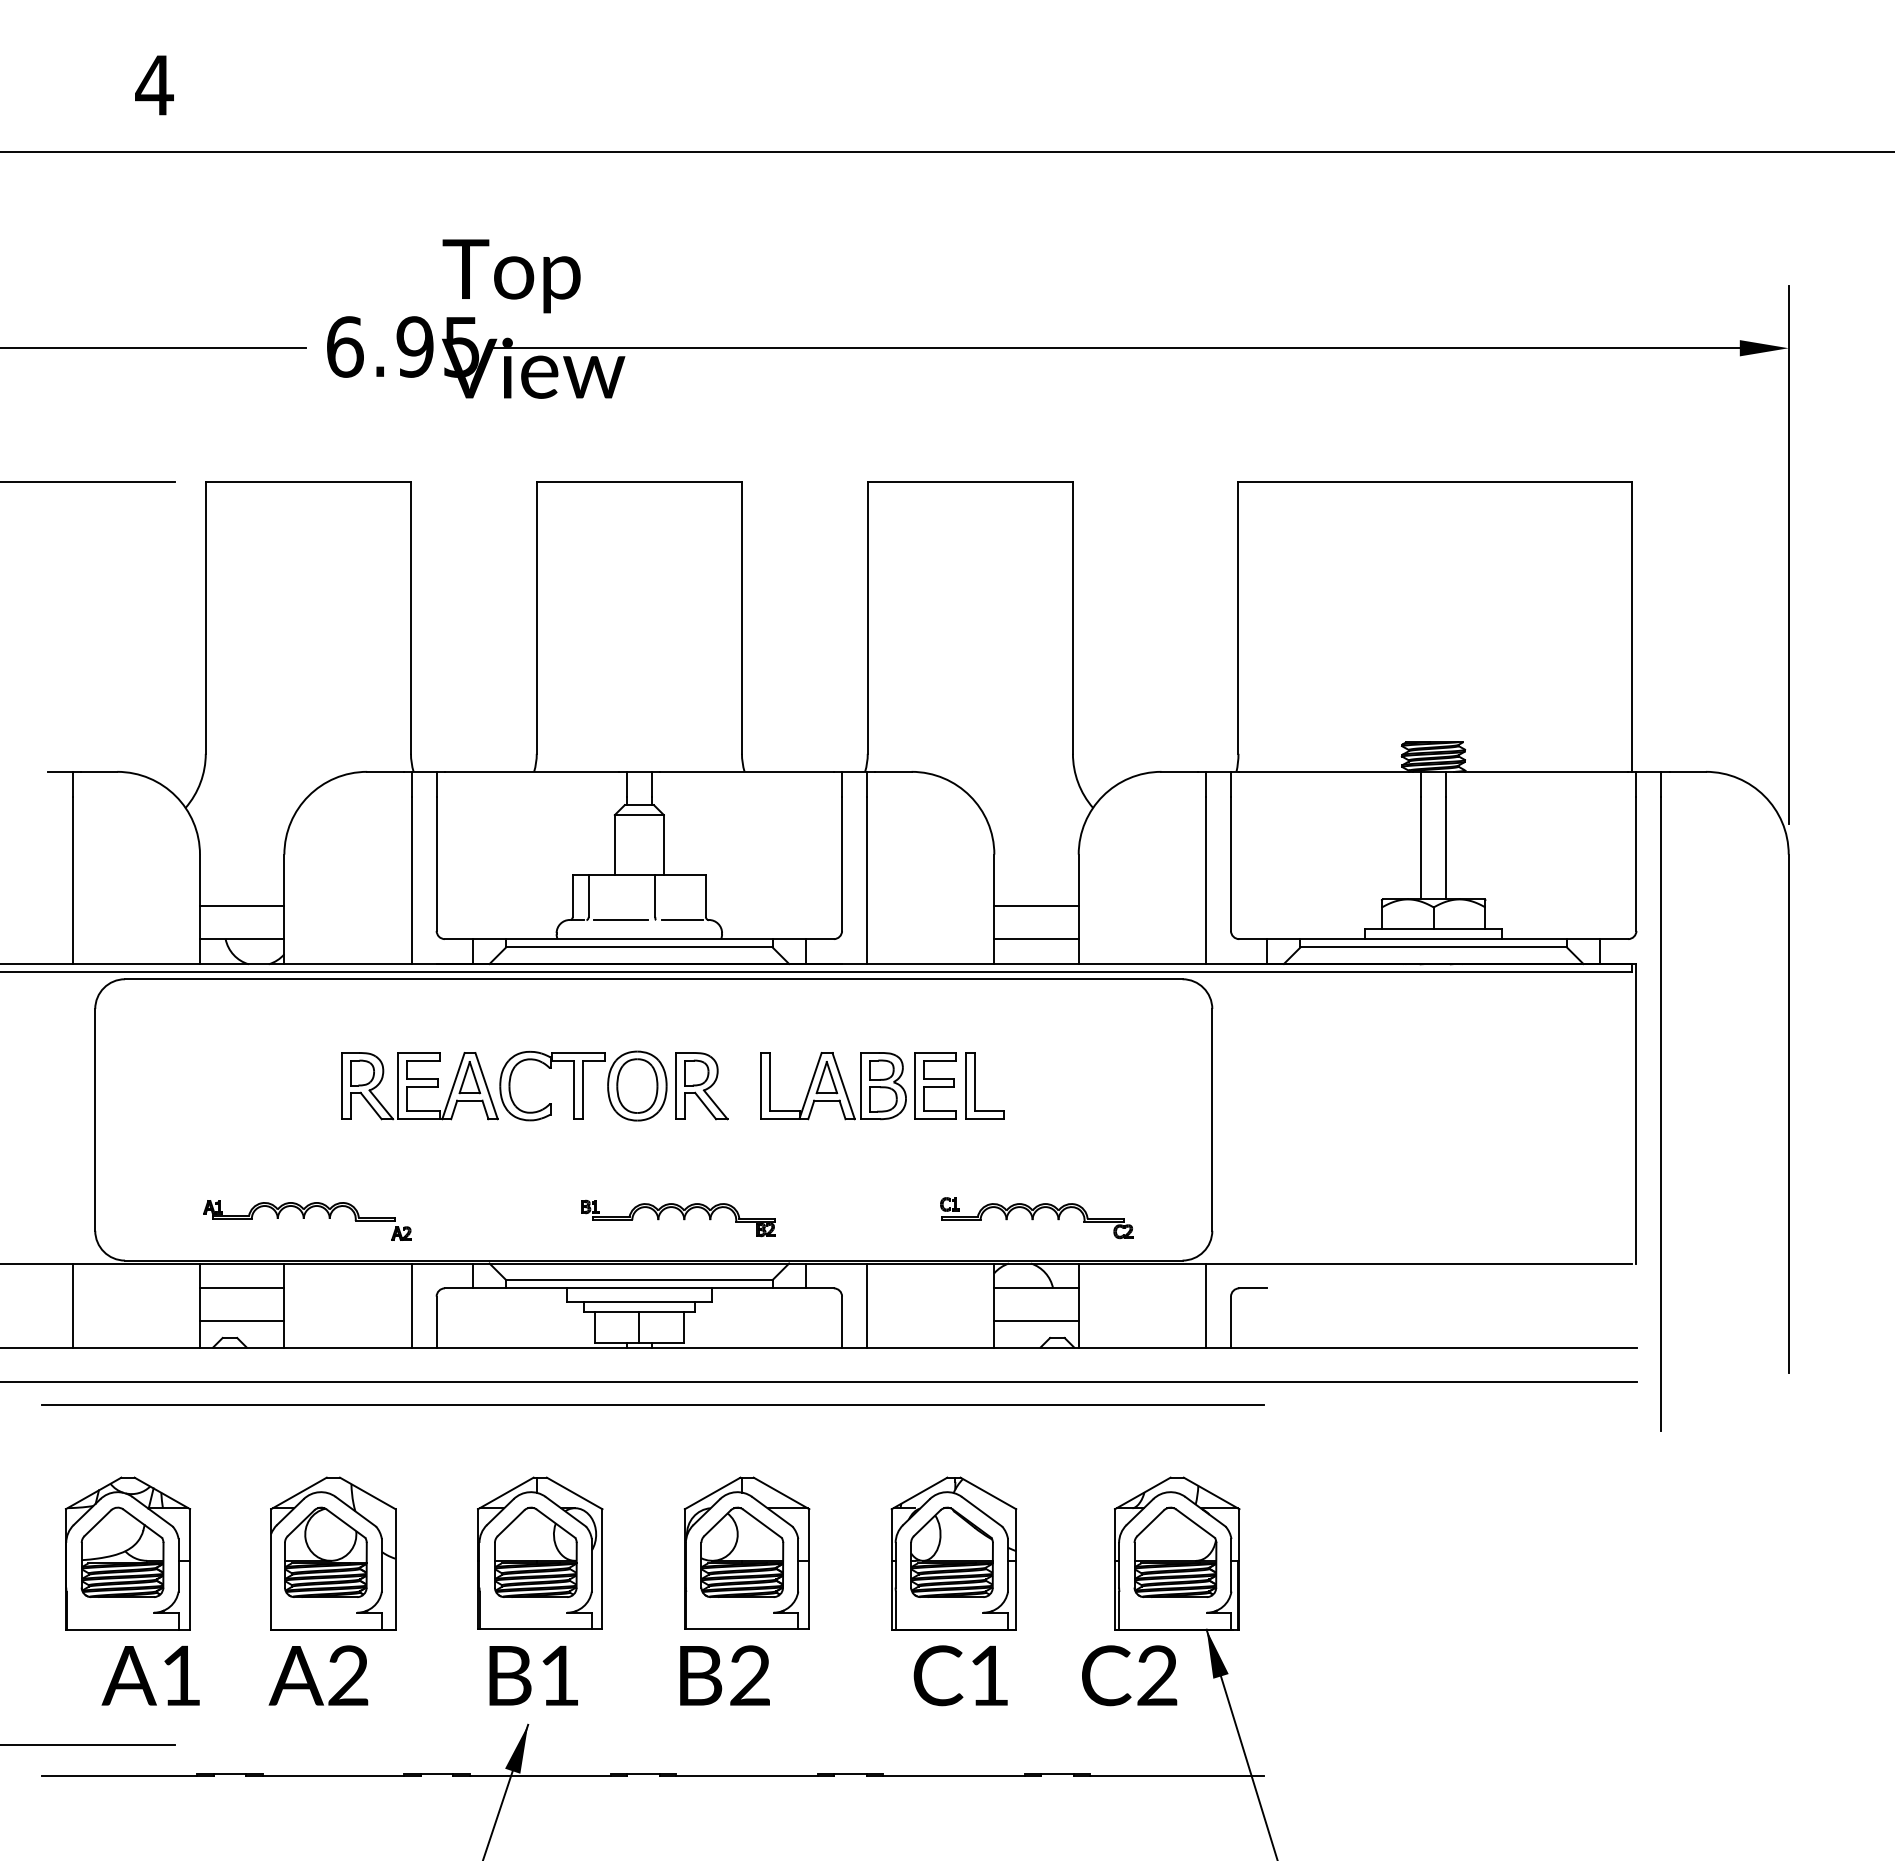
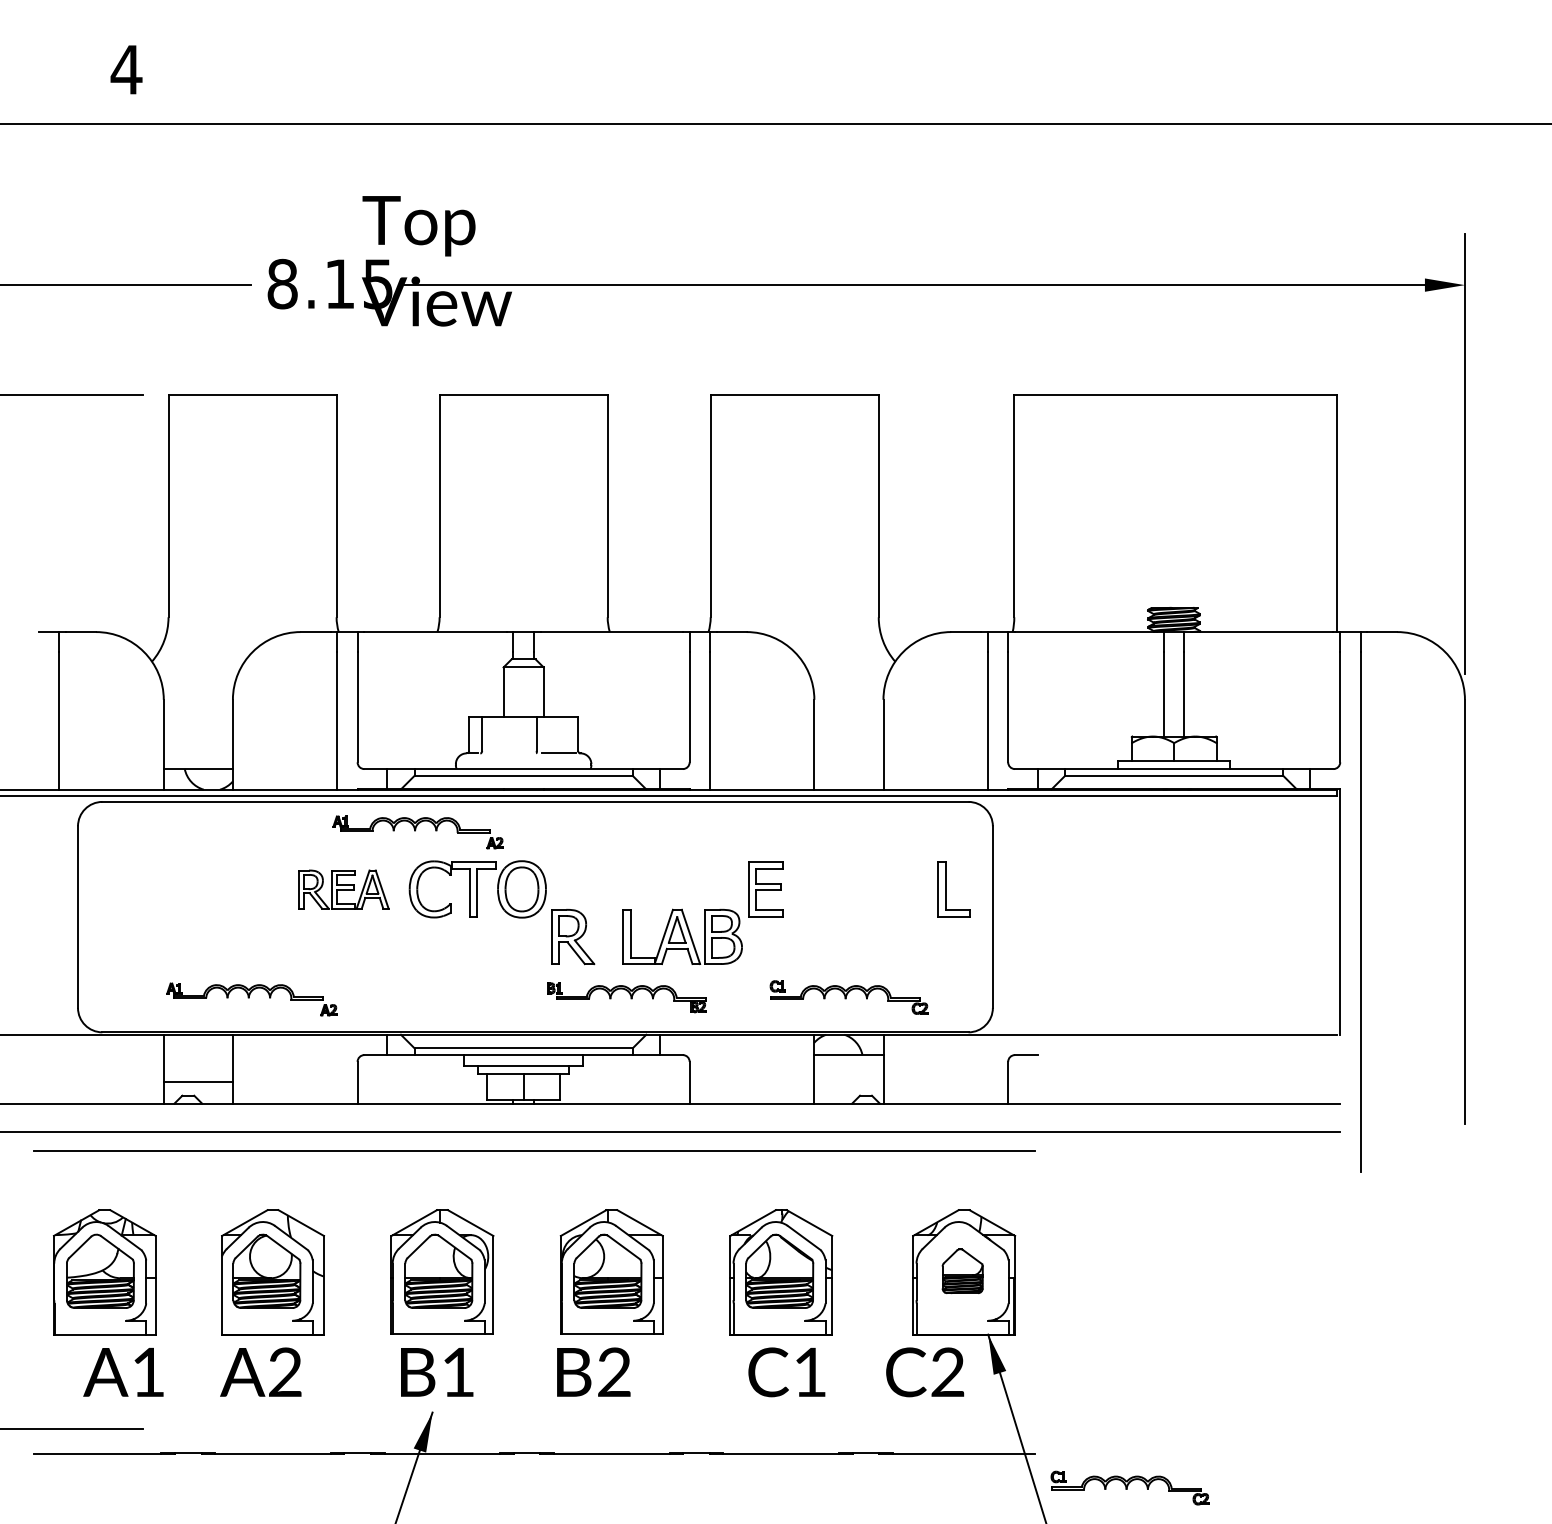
text: (379, 346) -> (310, 283), 6.95 -> 8.15
line: (241, 906) -> (197, 742), removed
line: (1036, 906) -> (848, 742), removed
line: (621, 919) -> (509, 752), removed
line: (1036, 939) -> (848, 769), removed
part: (510, 1016) -> (418, 832), added
part: (975, 1085) -> (946, 888), moved
part: (419, 1086) -> (343, 889), size x0.7
part: (701, 1086) -> (572, 937), moved
part: (833, 1086) -> (682, 937), moved
part: (678, 1218) -> (626, 997), moved
line: (241, 1288) -> (197, 1055), removed
line: (72, 1305) -> (59, 1069), removed
line: (411, 1305) -> (337, 1069), removed
line: (866, 1305) -> (709, 1069), removed
line: (1206, 1305) -> (988, 1069), removed
line: (1036, 1321) -> (848, 1082), removed
part: (1175, 1551) -> (962, 1270), size x0.6
part: (1379, 1817) -> (1129, 1488), added

